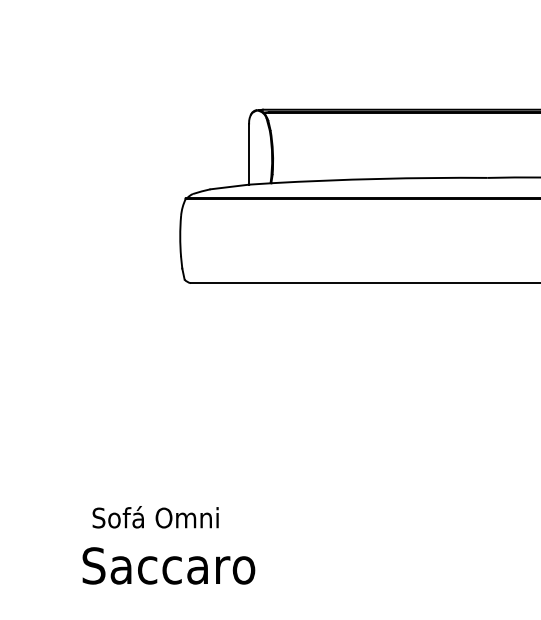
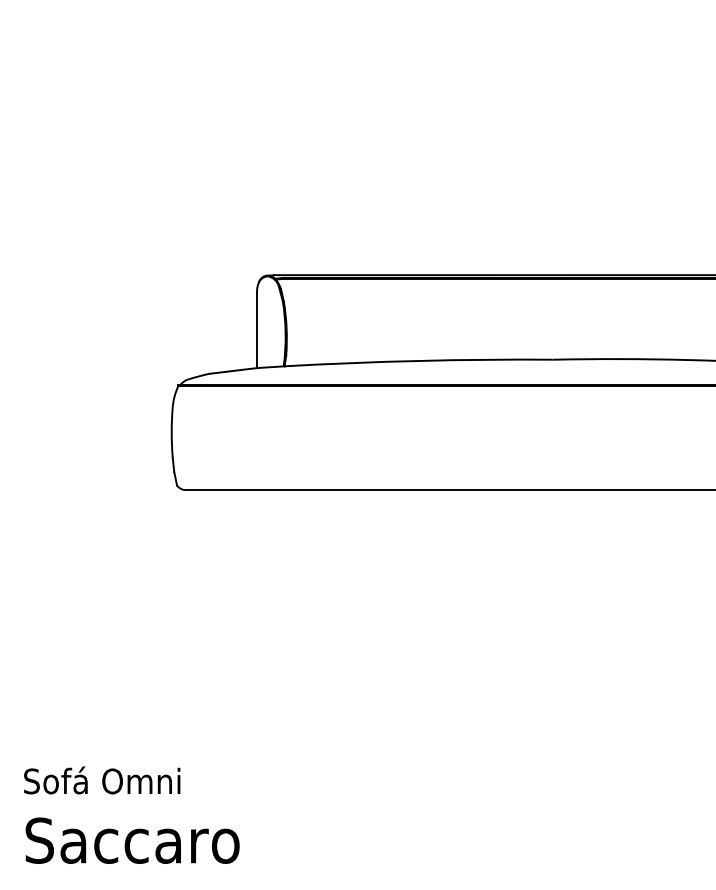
text: (155, 517) -> (102, 780), moved
text: (168, 565) -> (132, 840), moved

